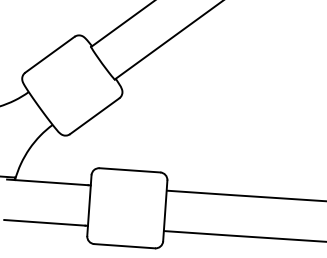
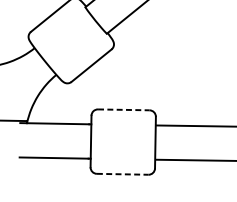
line: (130, 170) -> (124, 109), solid -> dashed
line: (125, 246) -> (123, 174), solid -> dashed

